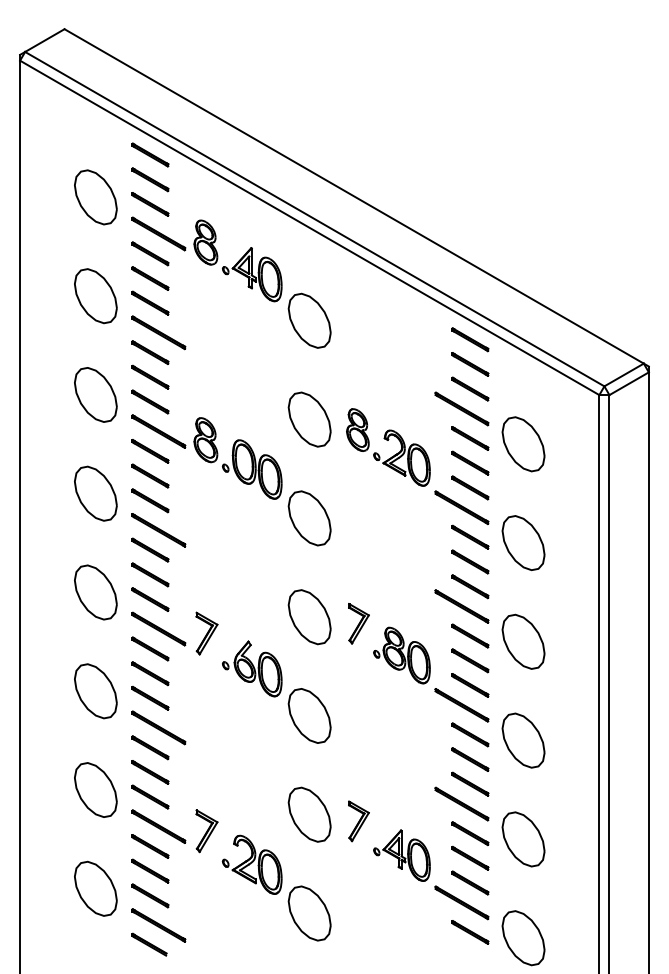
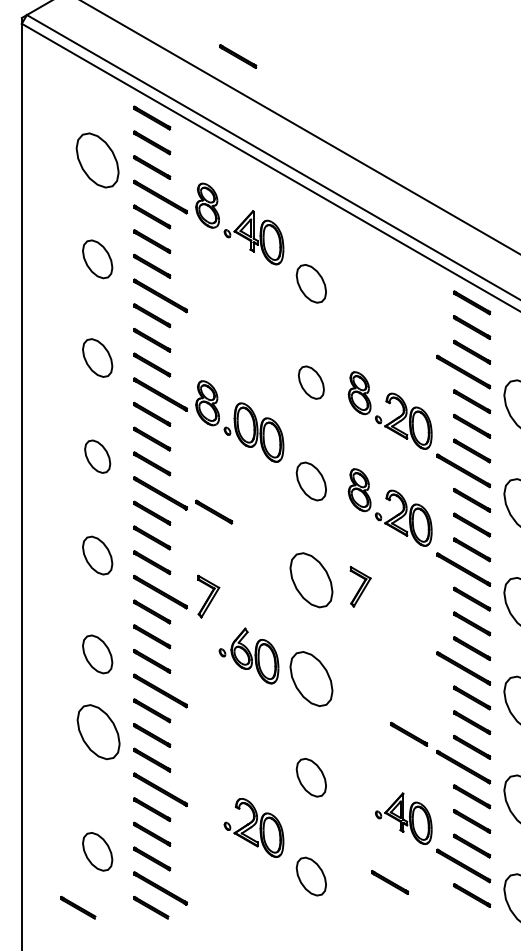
part: (236, 93) -> (238, 56), added
part: (95, 296) -> (97, 259), size x0.7
part: (309, 320) -> (311, 283), size x0.7
part: (95, 394) -> (97, 357), size x0.7
part: (309, 419) -> (311, 382), size x0.6
part: (95, 493) -> (97, 456), size x0.6
part: (309, 518) -> (311, 481), size x0.7
part: (388, 537) -> (390, 500), added
part: (212, 548) -> (214, 511), added
part: (95, 592) -> (97, 555), size x0.7
part: (401, 655) -> (403, 618), removed
part: (252, 668) -> (249, 655), moved
part: (95, 691) -> (97, 654), size x0.7
part: (407, 770) -> (409, 733), added
part: (95, 789) -> (98, 731), moved
part: (309, 814) -> (311, 777), size x0.7
part: (358, 821) -> (360, 784), removed
part: (206, 831) -> (208, 794), removed
part: (95, 888) -> (97, 851), size x0.7
part: (309, 913) -> (311, 876), size x0.7
part: (388, 919) -> (390, 882), added
part: (76, 944) -> (78, 907), added

